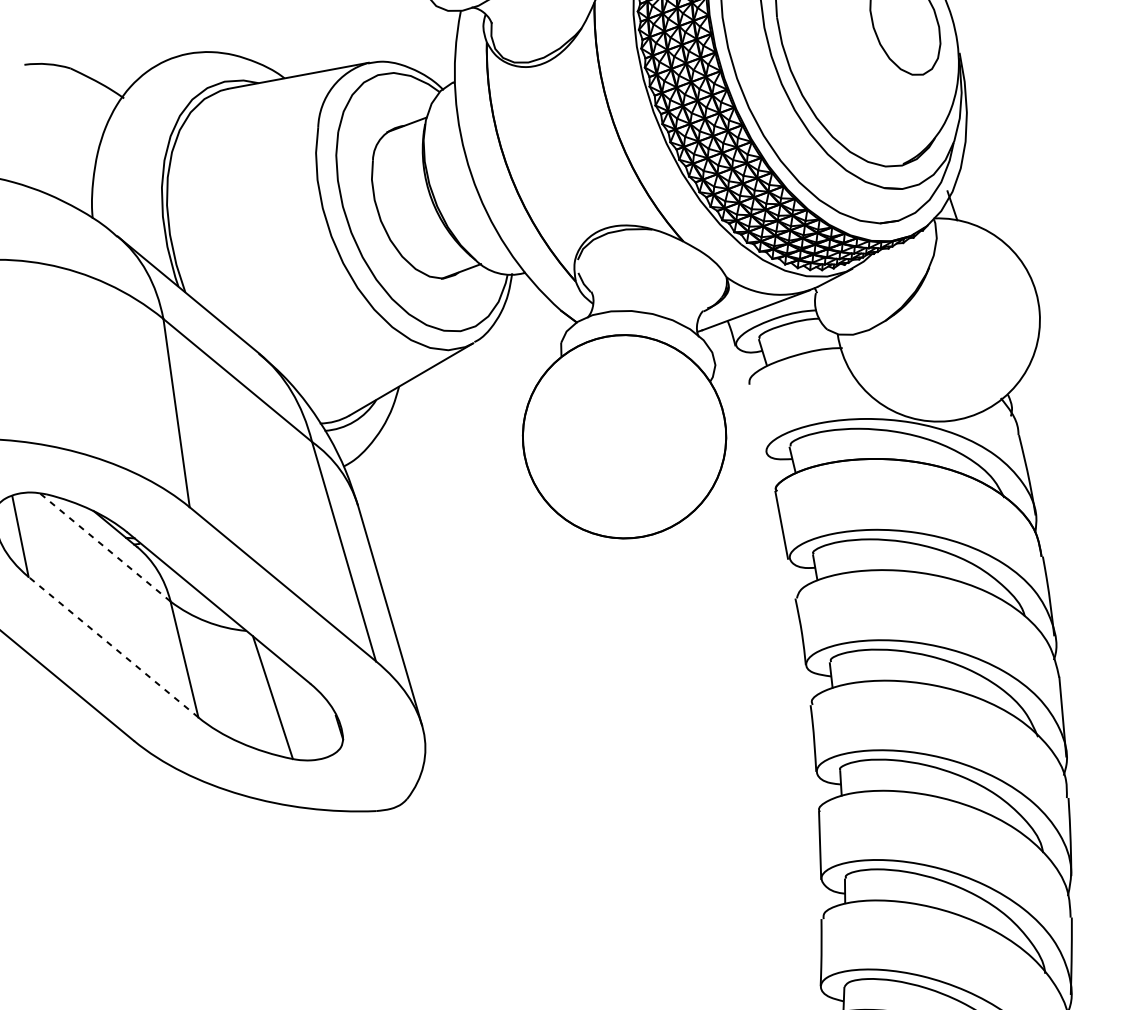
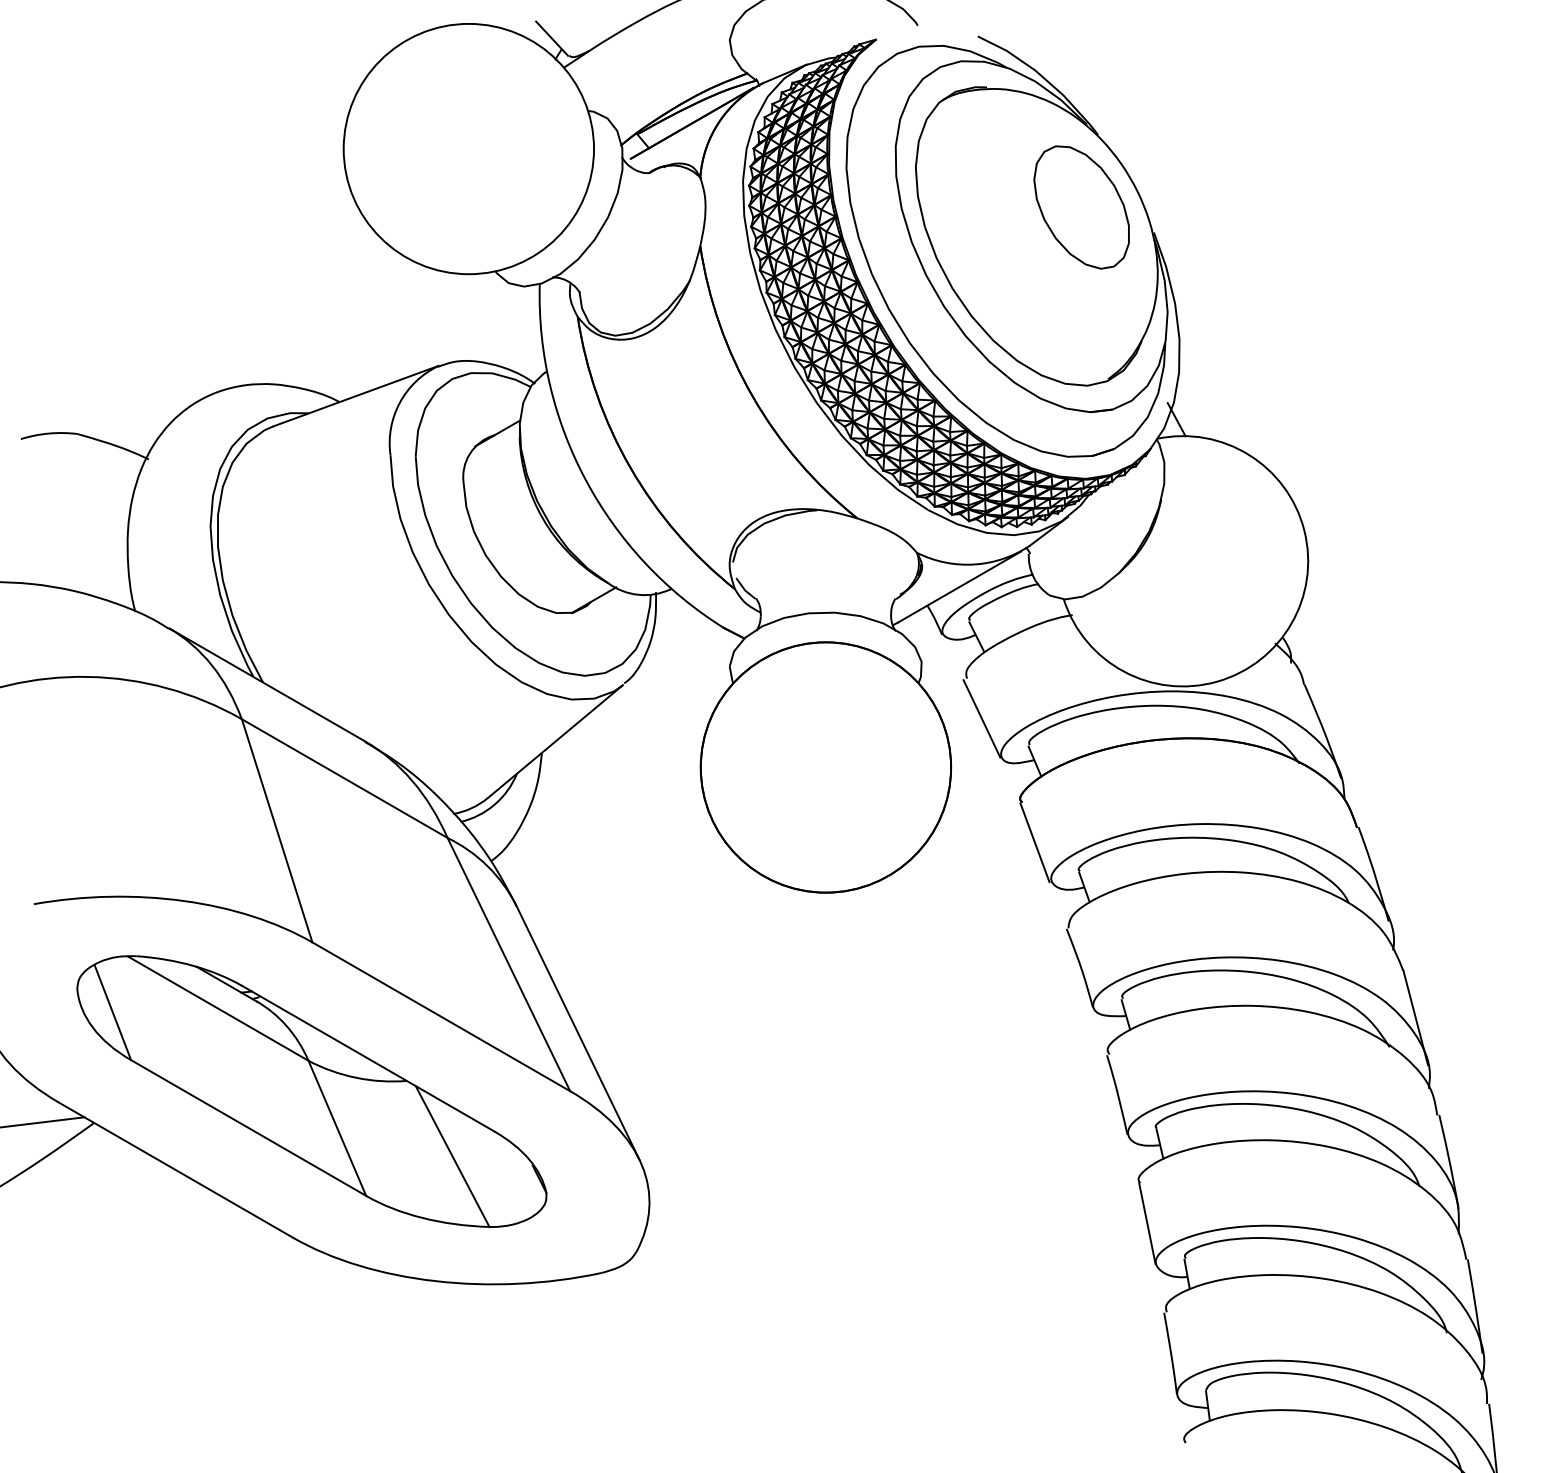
line: (755, 418) -> (981, 718), added
line: (104, 547) -> (217, 1008), dashed -> solid
line: (113, 647) -> (248, 1128), dashed -> solid

